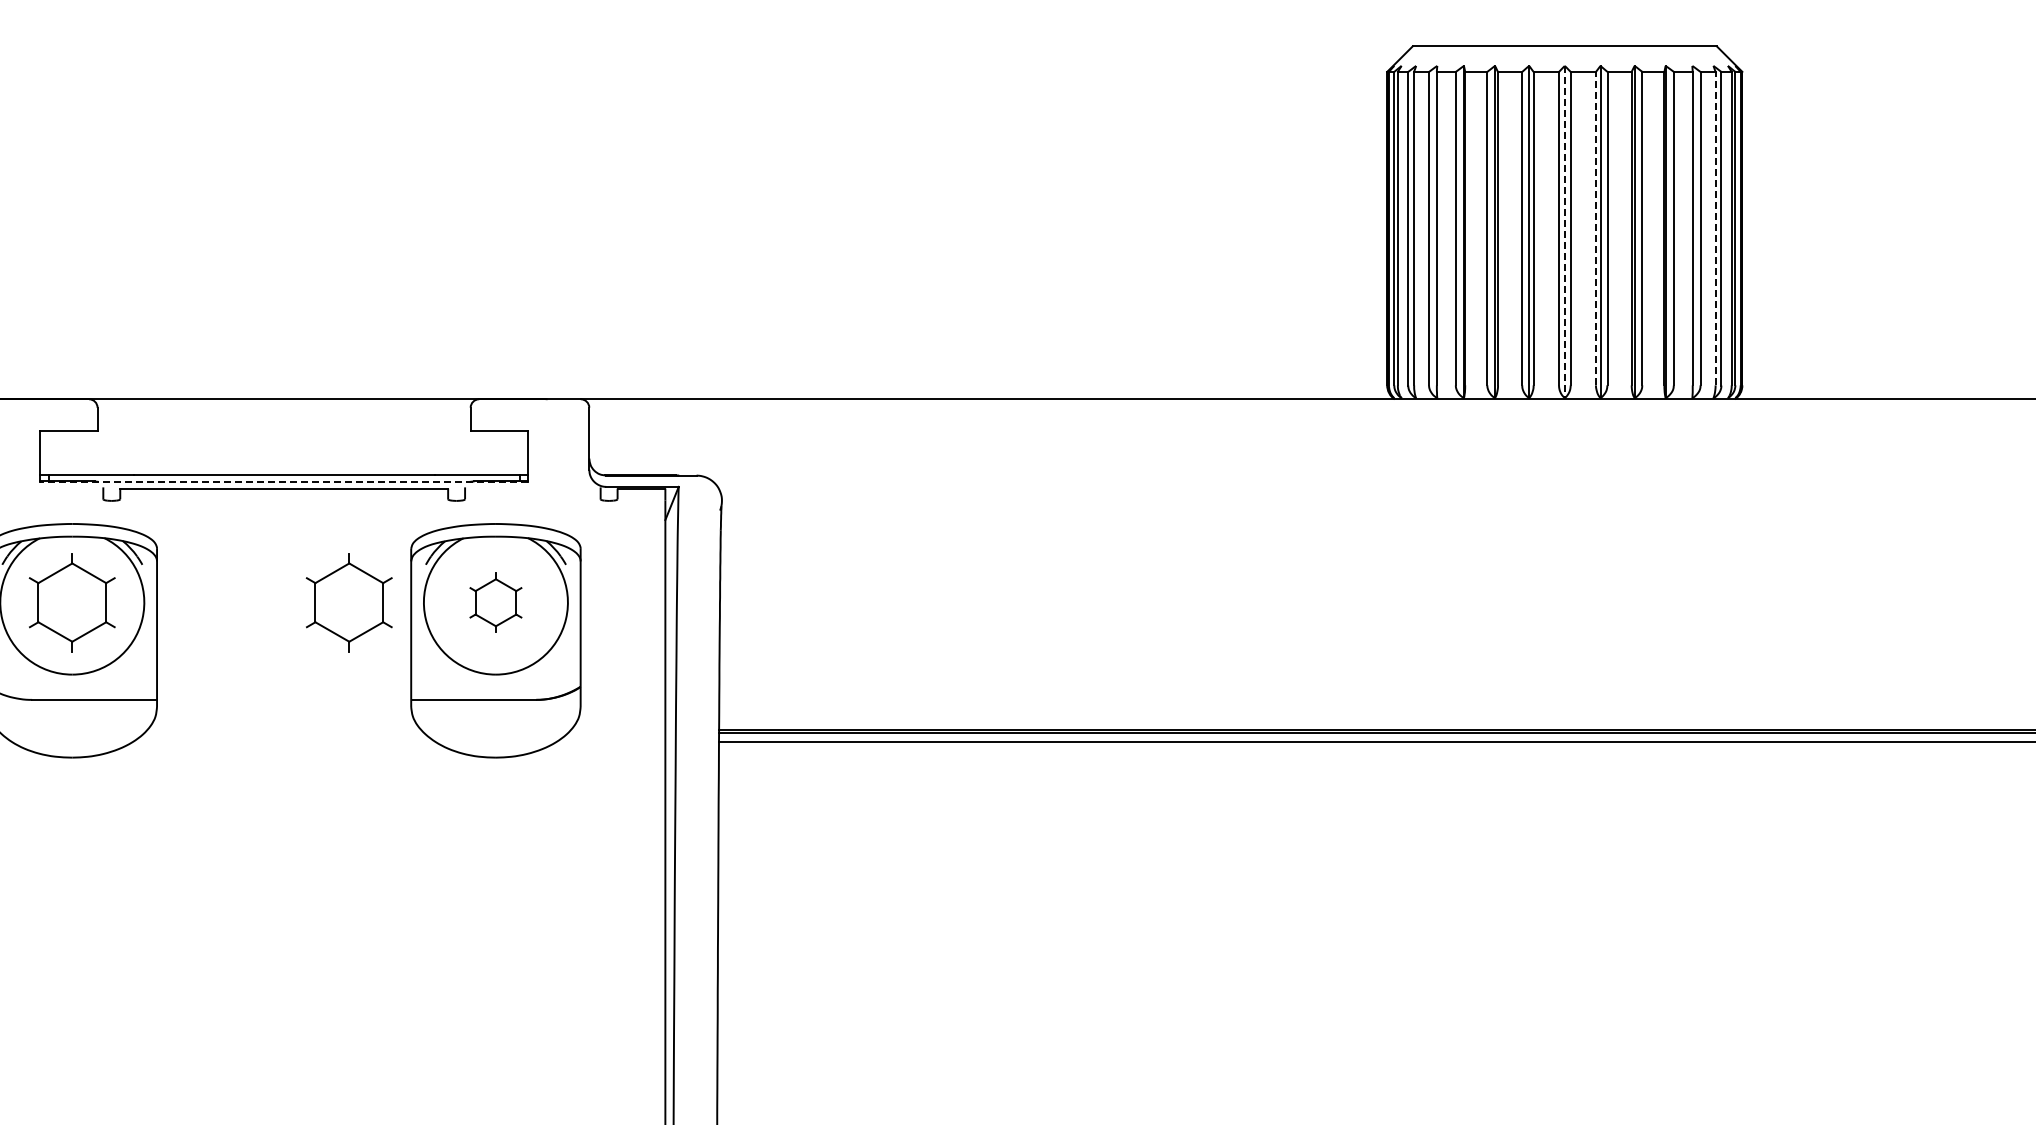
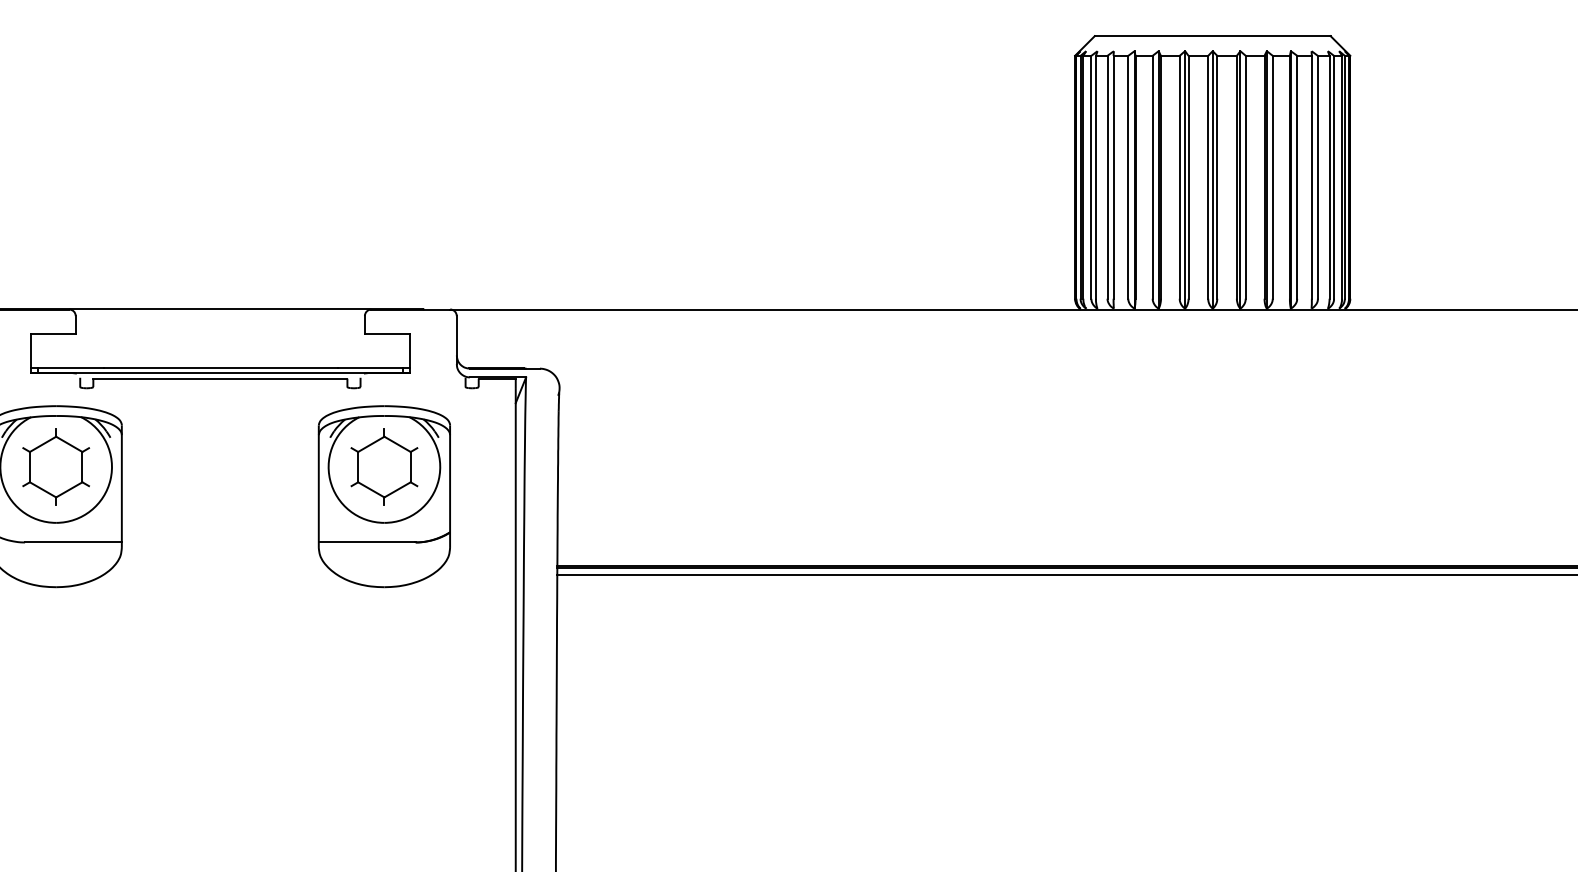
line: (1595, 228) -> (1236, 177), dashed -> solid
line: (1715, 228) -> (1329, 177), dashed -> solid
line: (1564, 232) -> (1212, 180), dashed -> solid
line: (283, 481) -> (219, 373), dashed -> solid
part: (348, 602) -> (270, 466), removed
part: (495, 602) -> (384, 466), size x1.67

